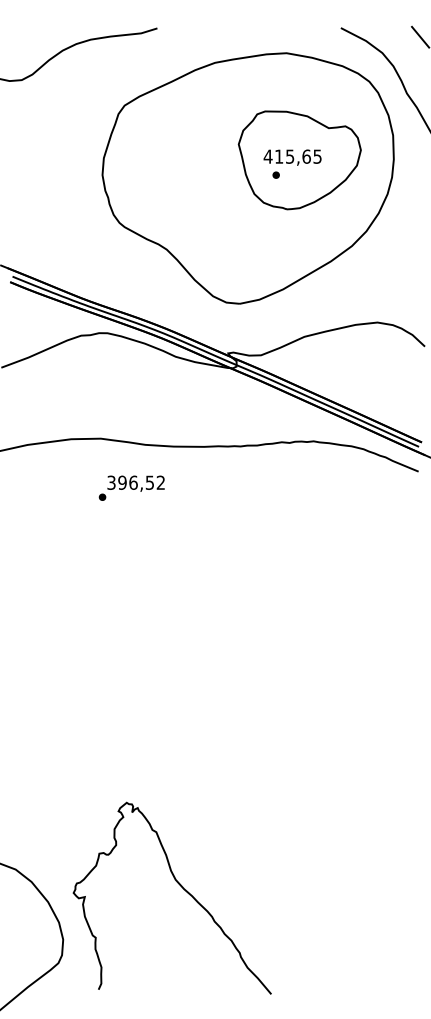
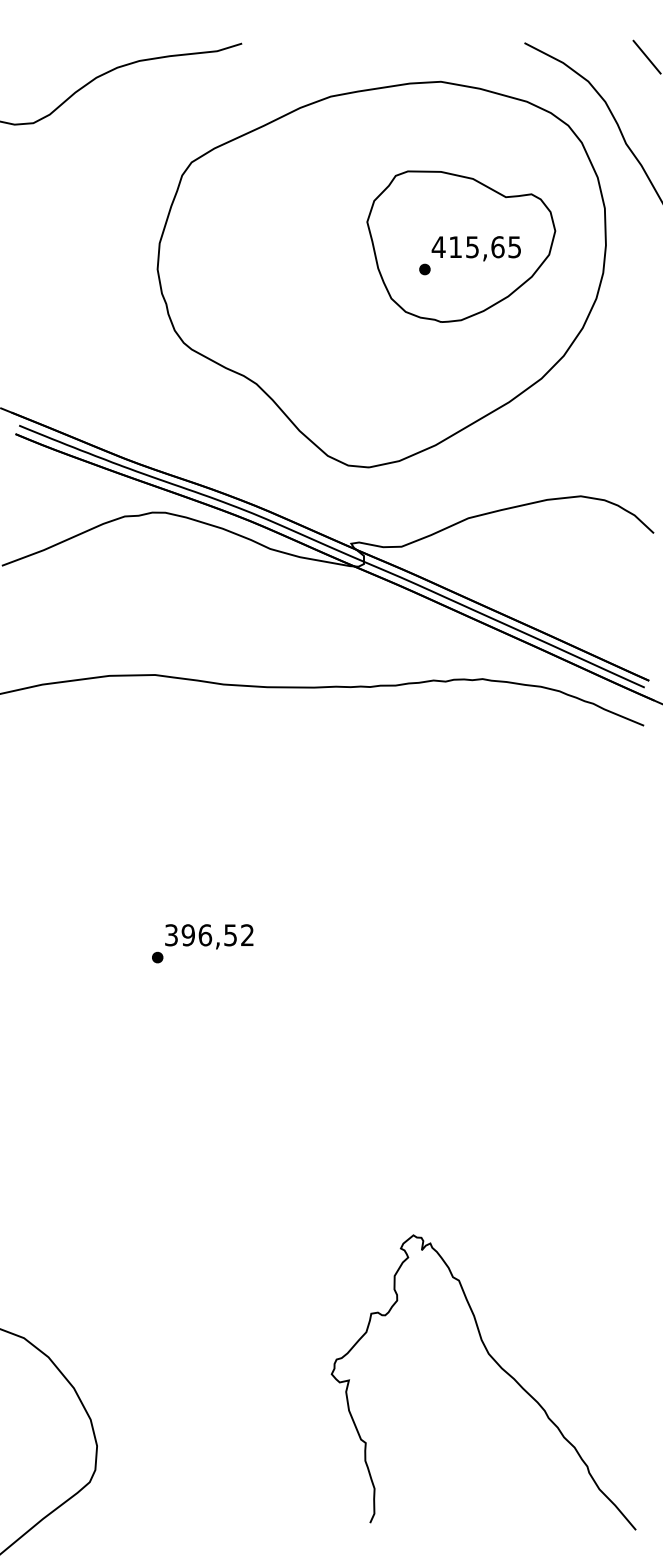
text: (292, 157) -> (476, 248), moved
text: (131, 487) -> (202, 942), moved
curve: (181, 887) -> (497, 1365), moved

